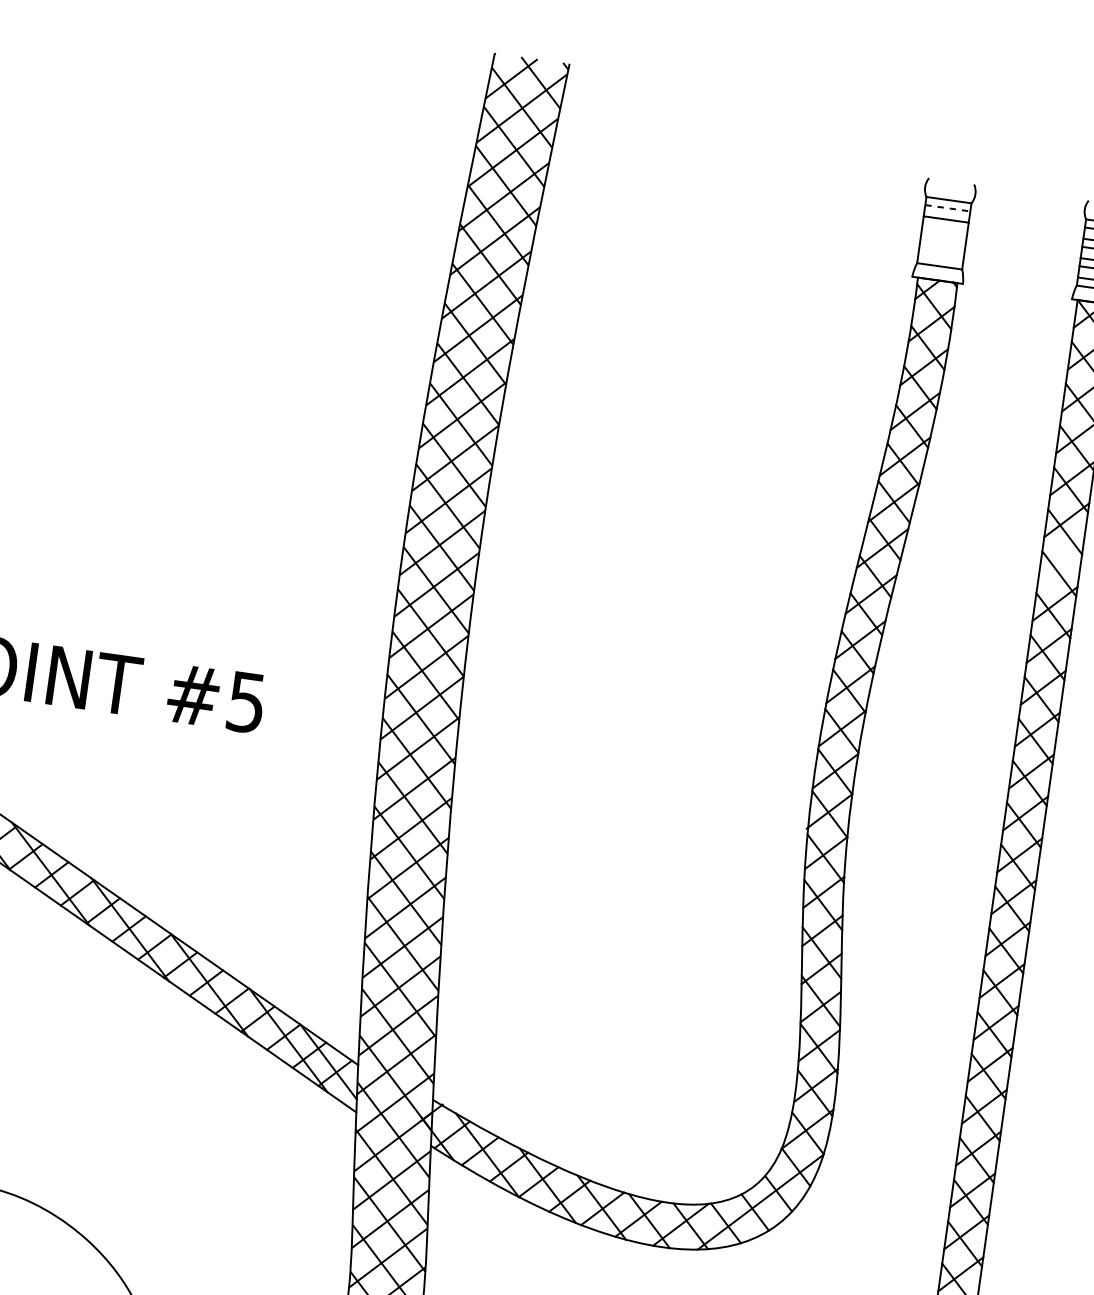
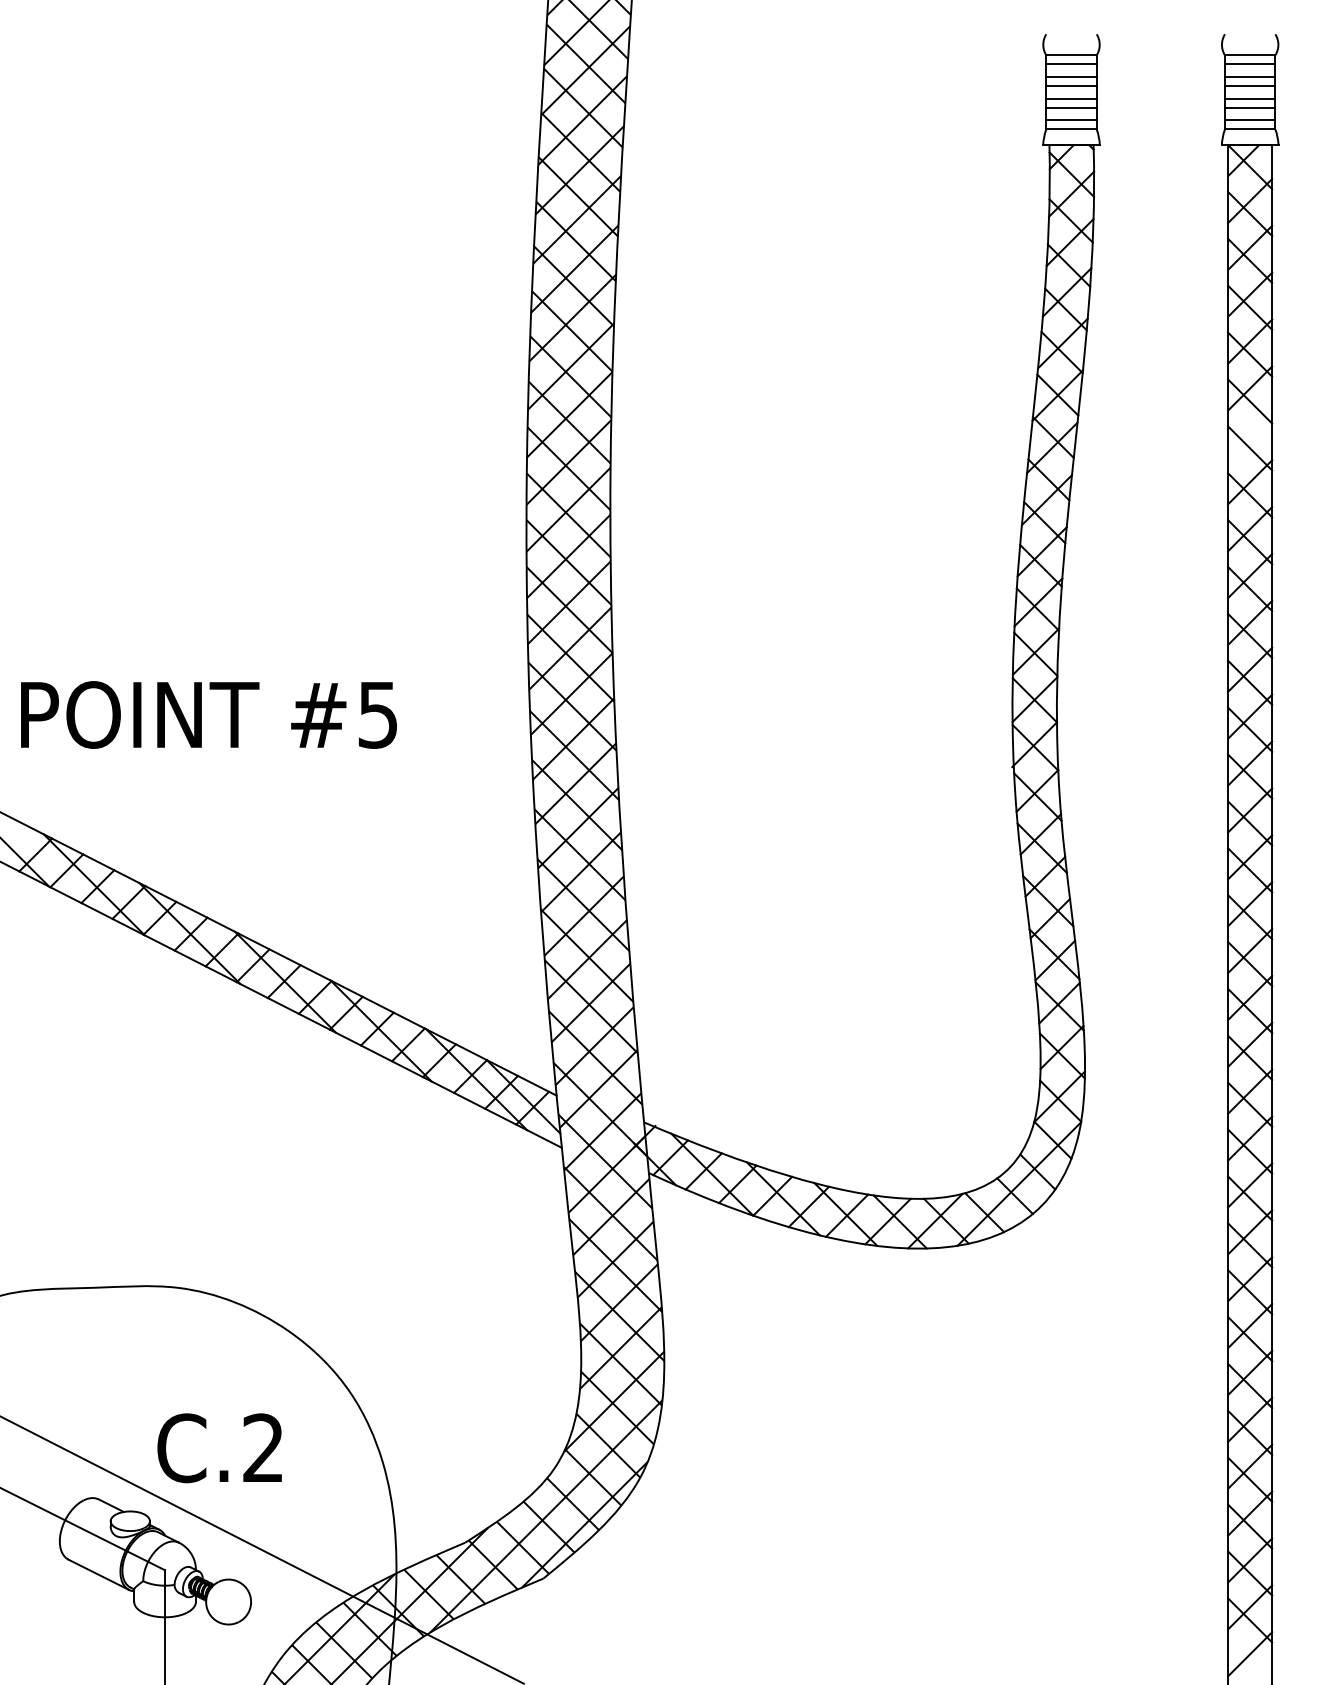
line: (948, 208) -> (1072, 64), dashed -> solid
line: (945, 227) -> (1071, 86), added
line: (943, 238) -> (1071, 98), added
line: (942, 246) -> (1071, 107), added
line: (940, 258) -> (1071, 120), added

